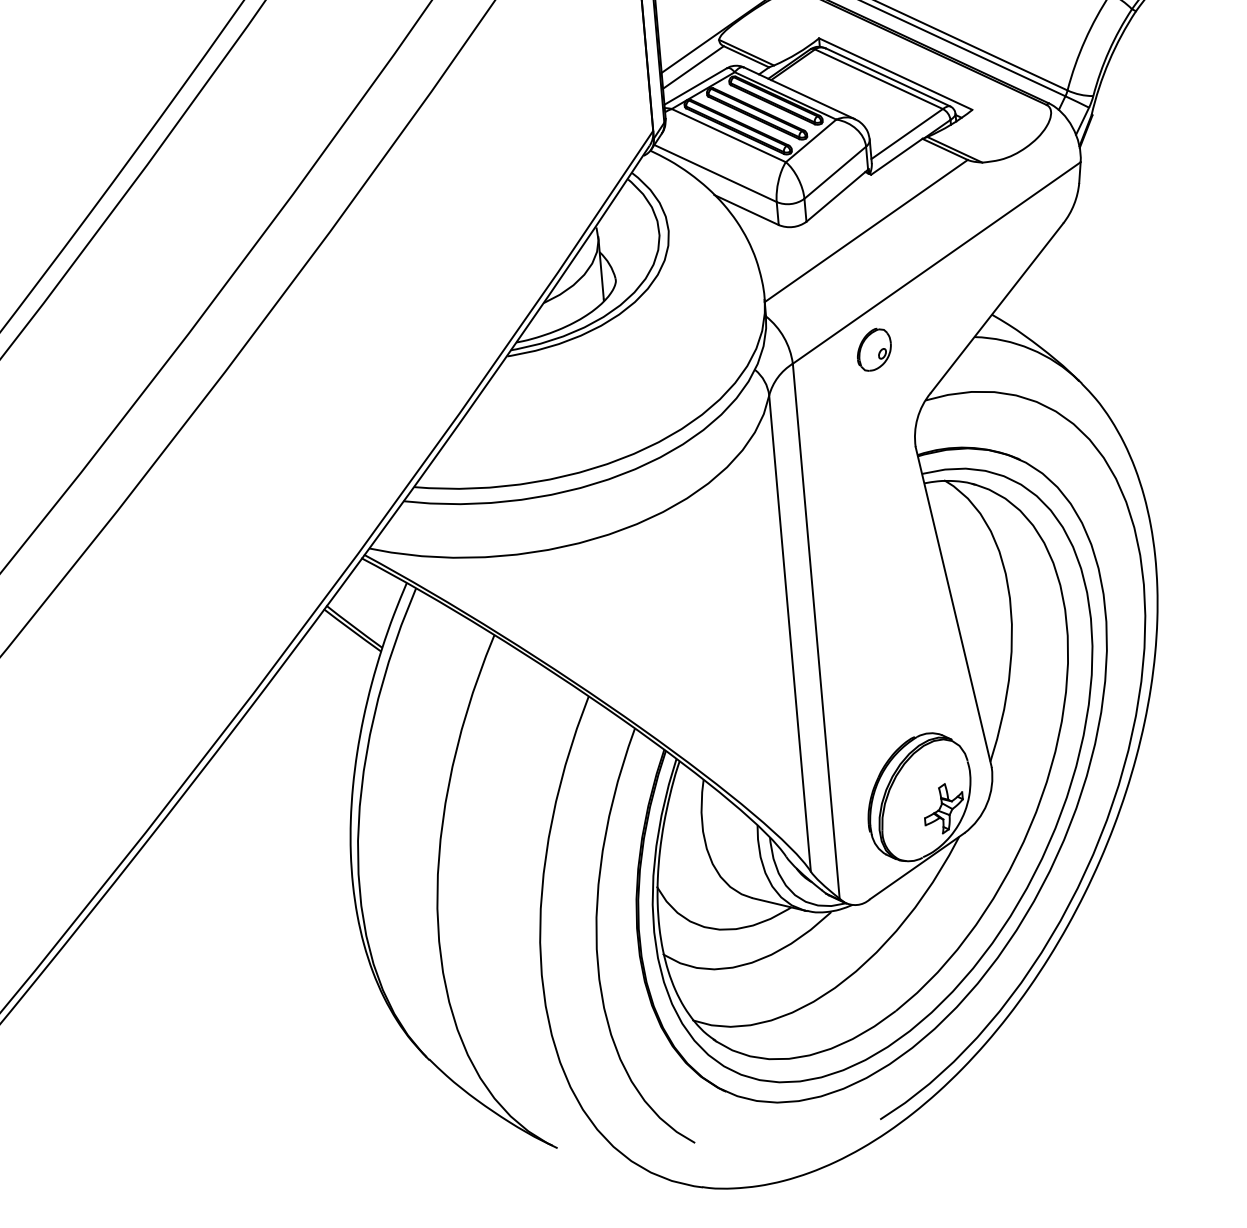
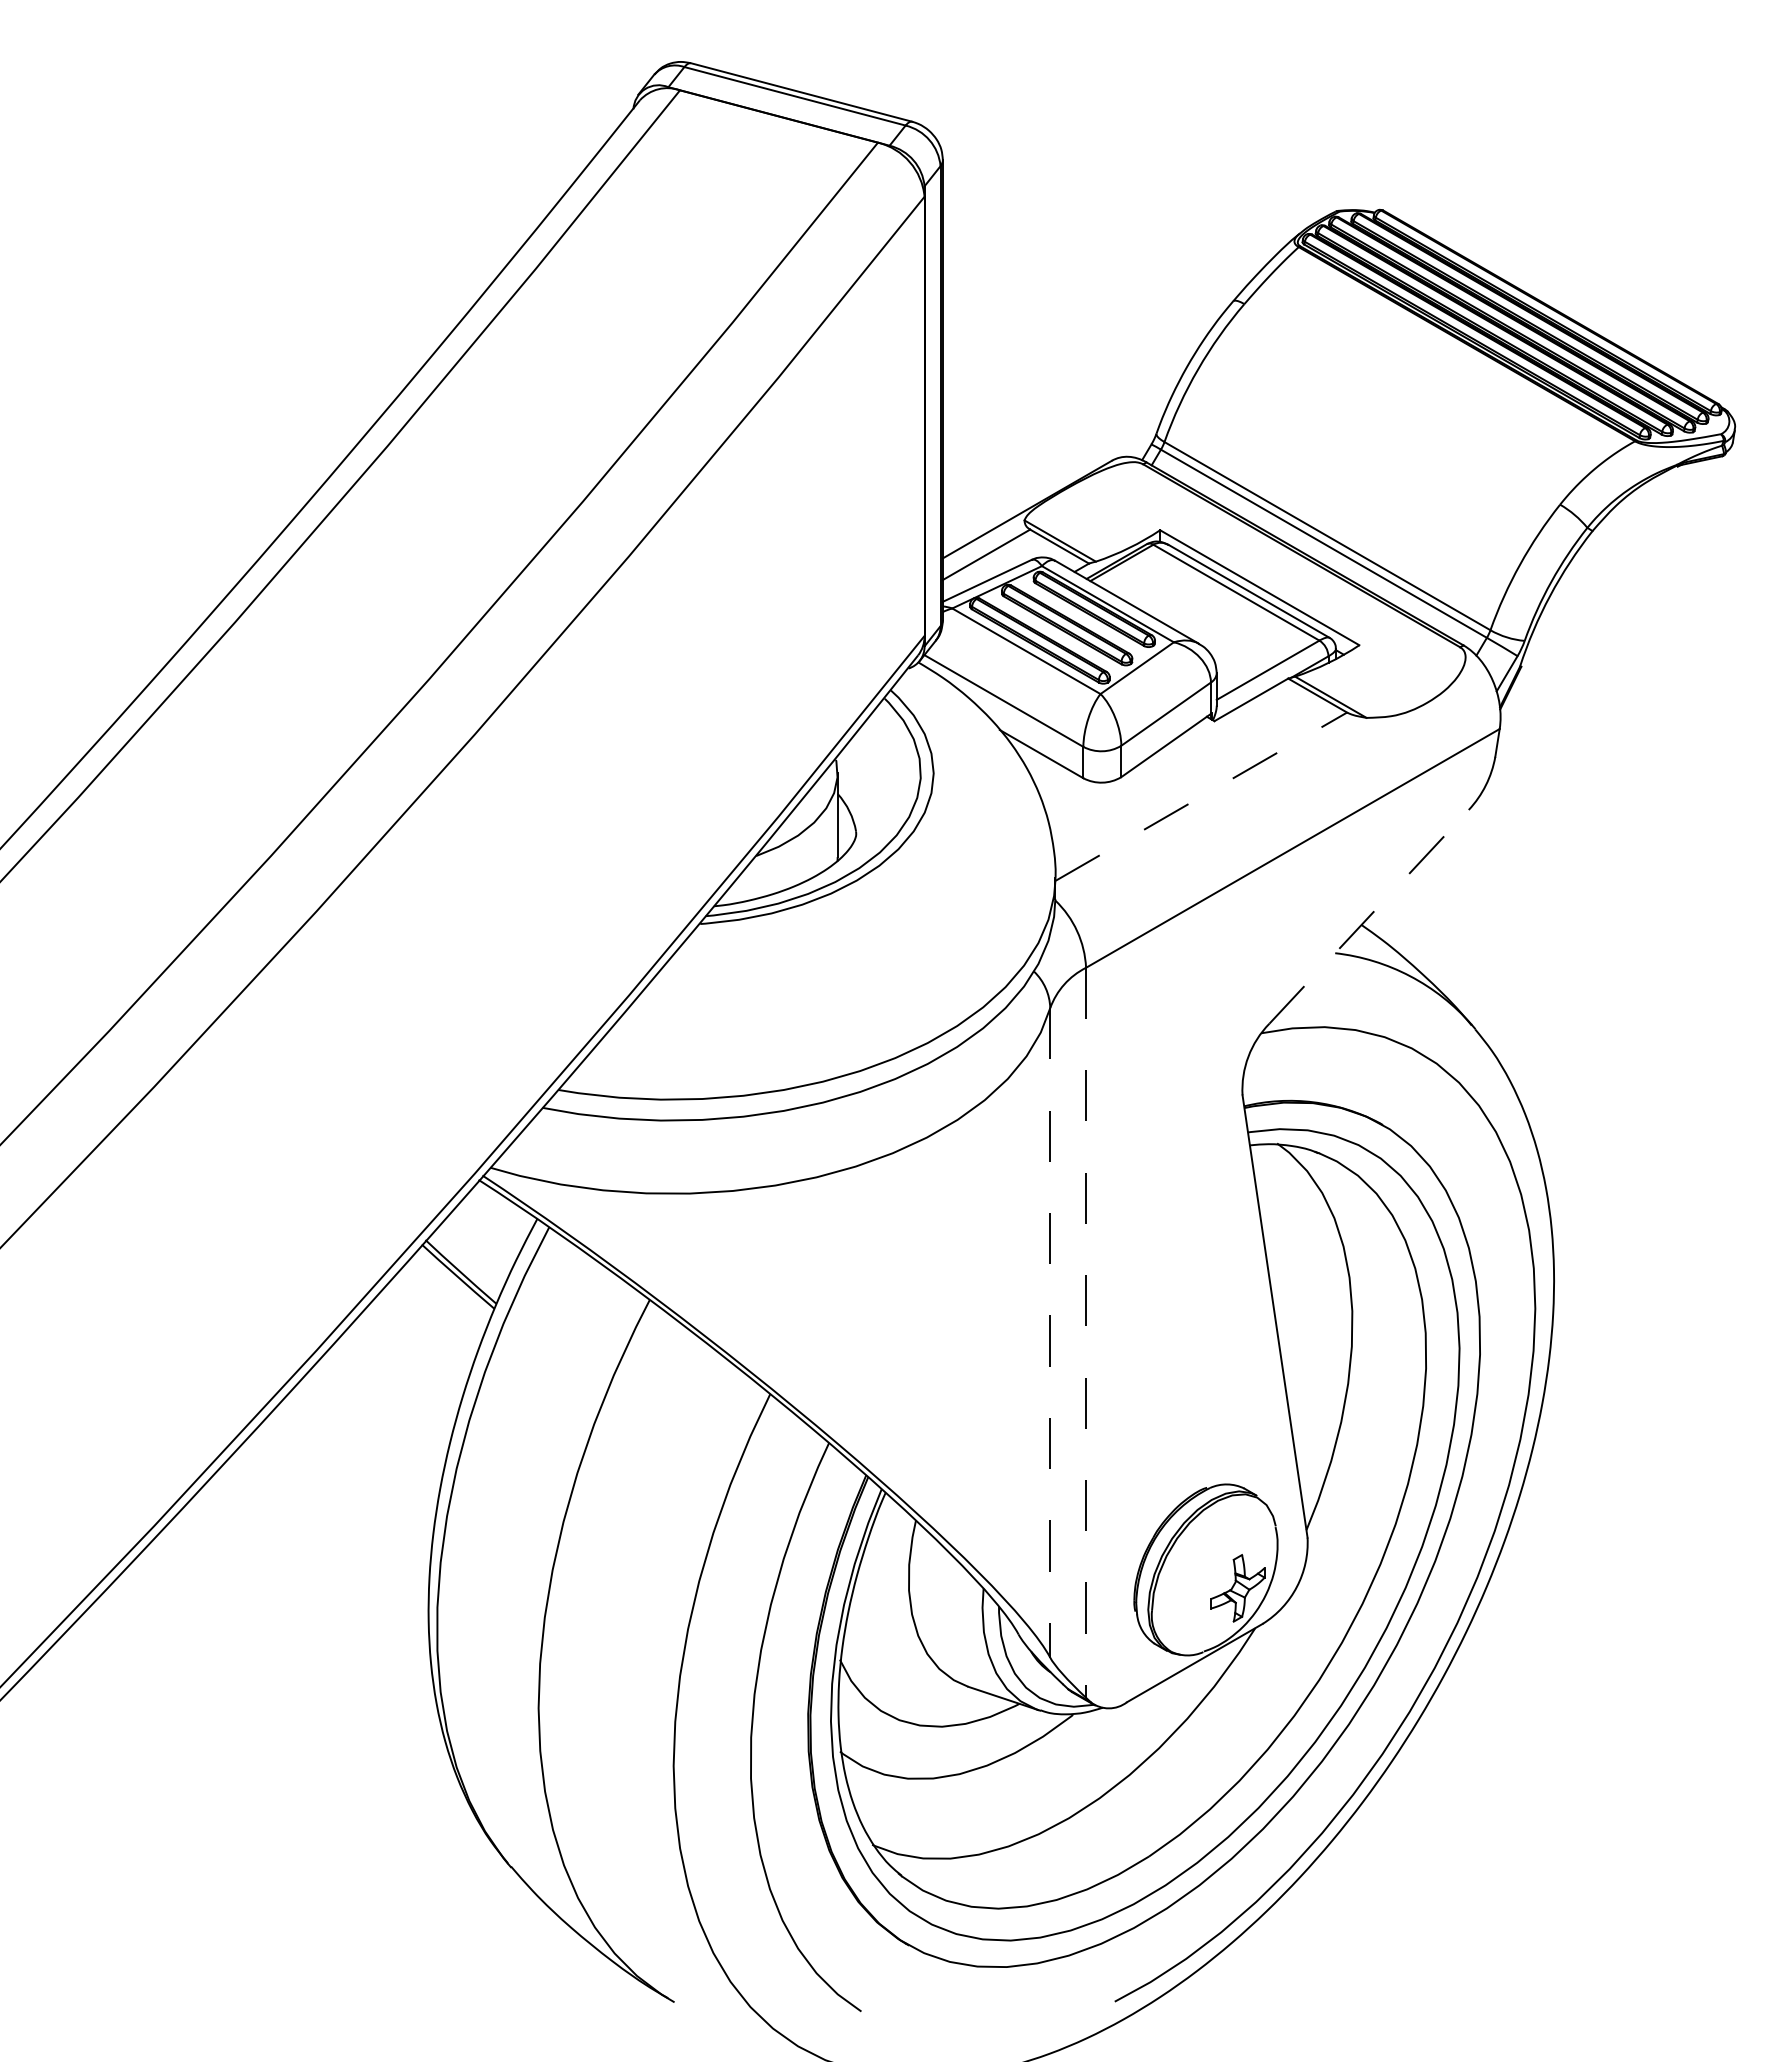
line: (866, 230) -> (1201, 796), solid -> dashed
line: (997, 307) -> (1369, 916), solid -> dashed
part: (873, 349) -> (1197, 958), removed
line: (816, 630) -> (1086, 1332), solid -> dashed
line: (790, 633) -> (1050, 1332), solid -> dashed

